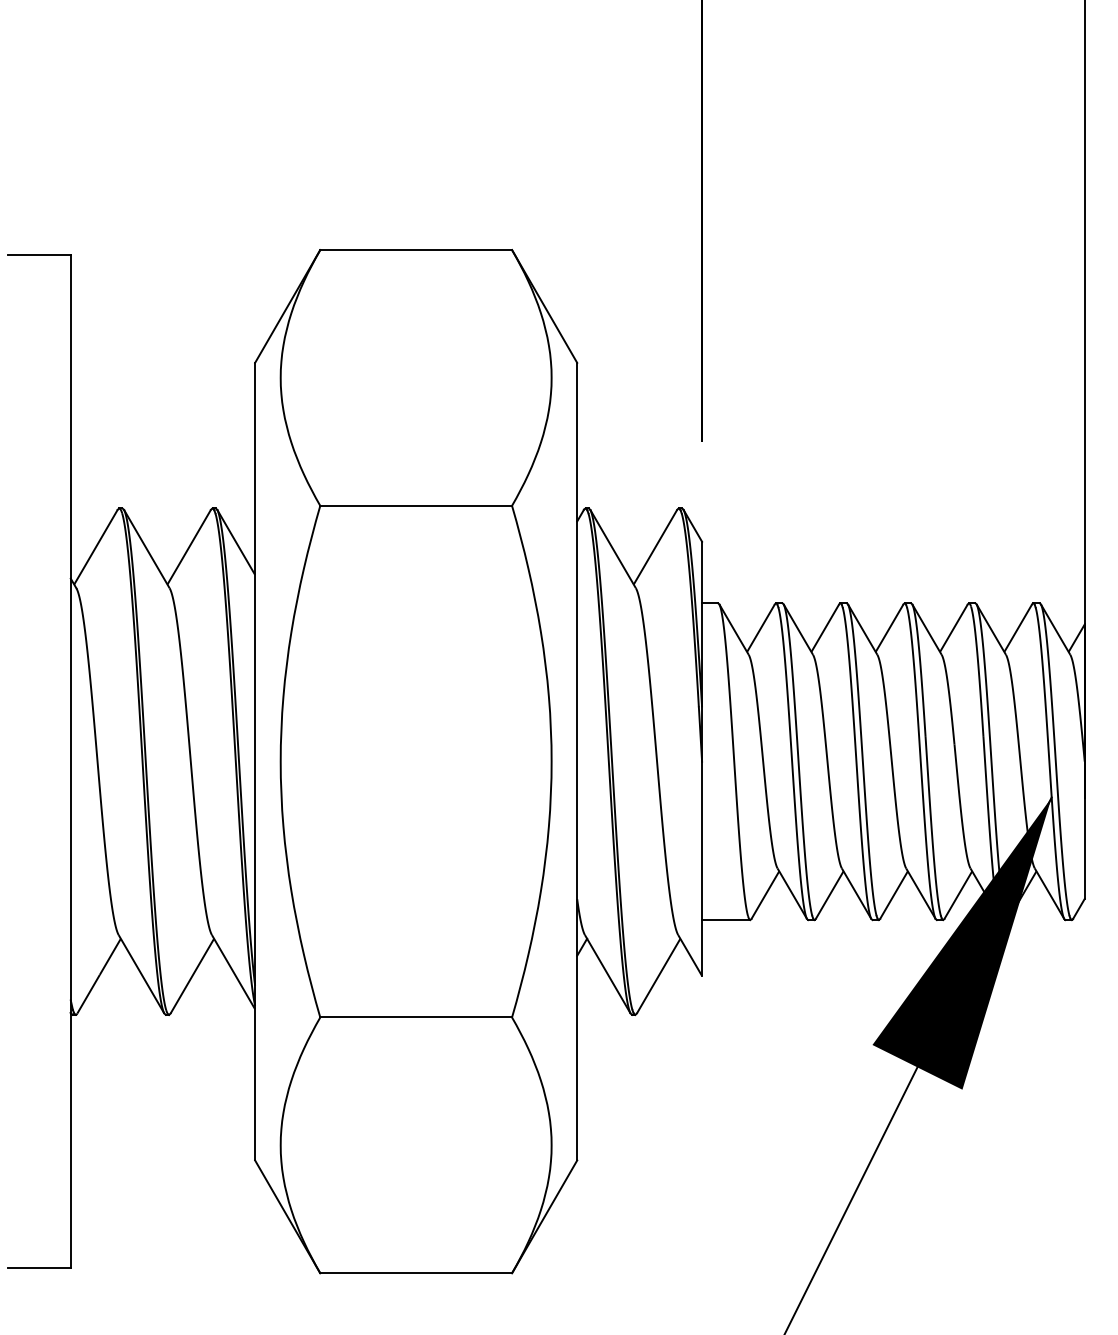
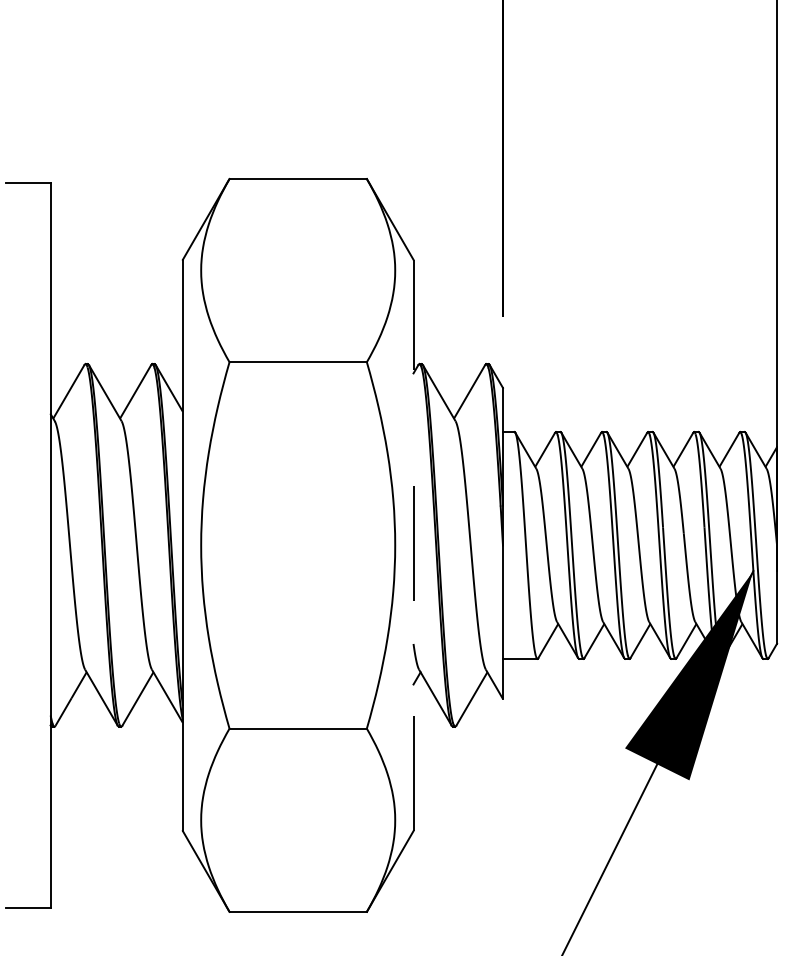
line: (577, 761) -> (413, 545), solid -> dashed

